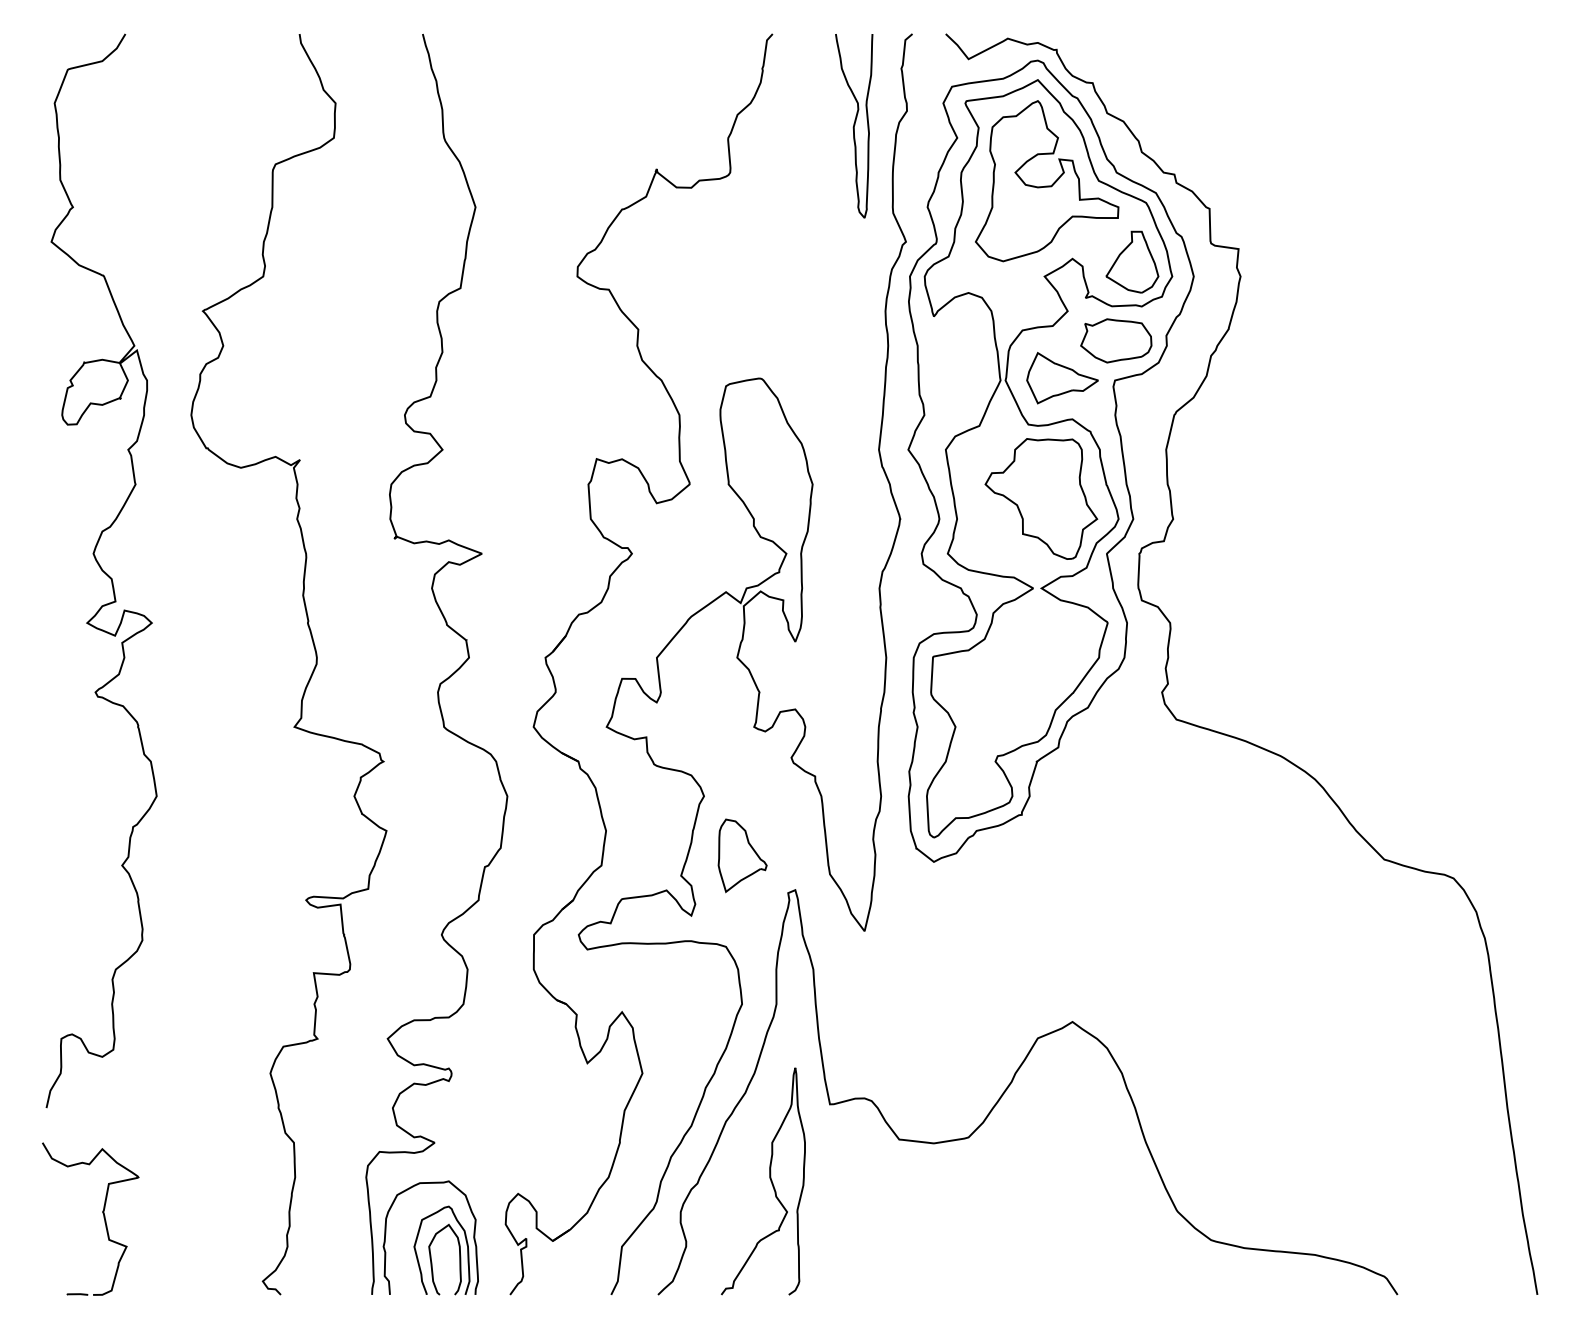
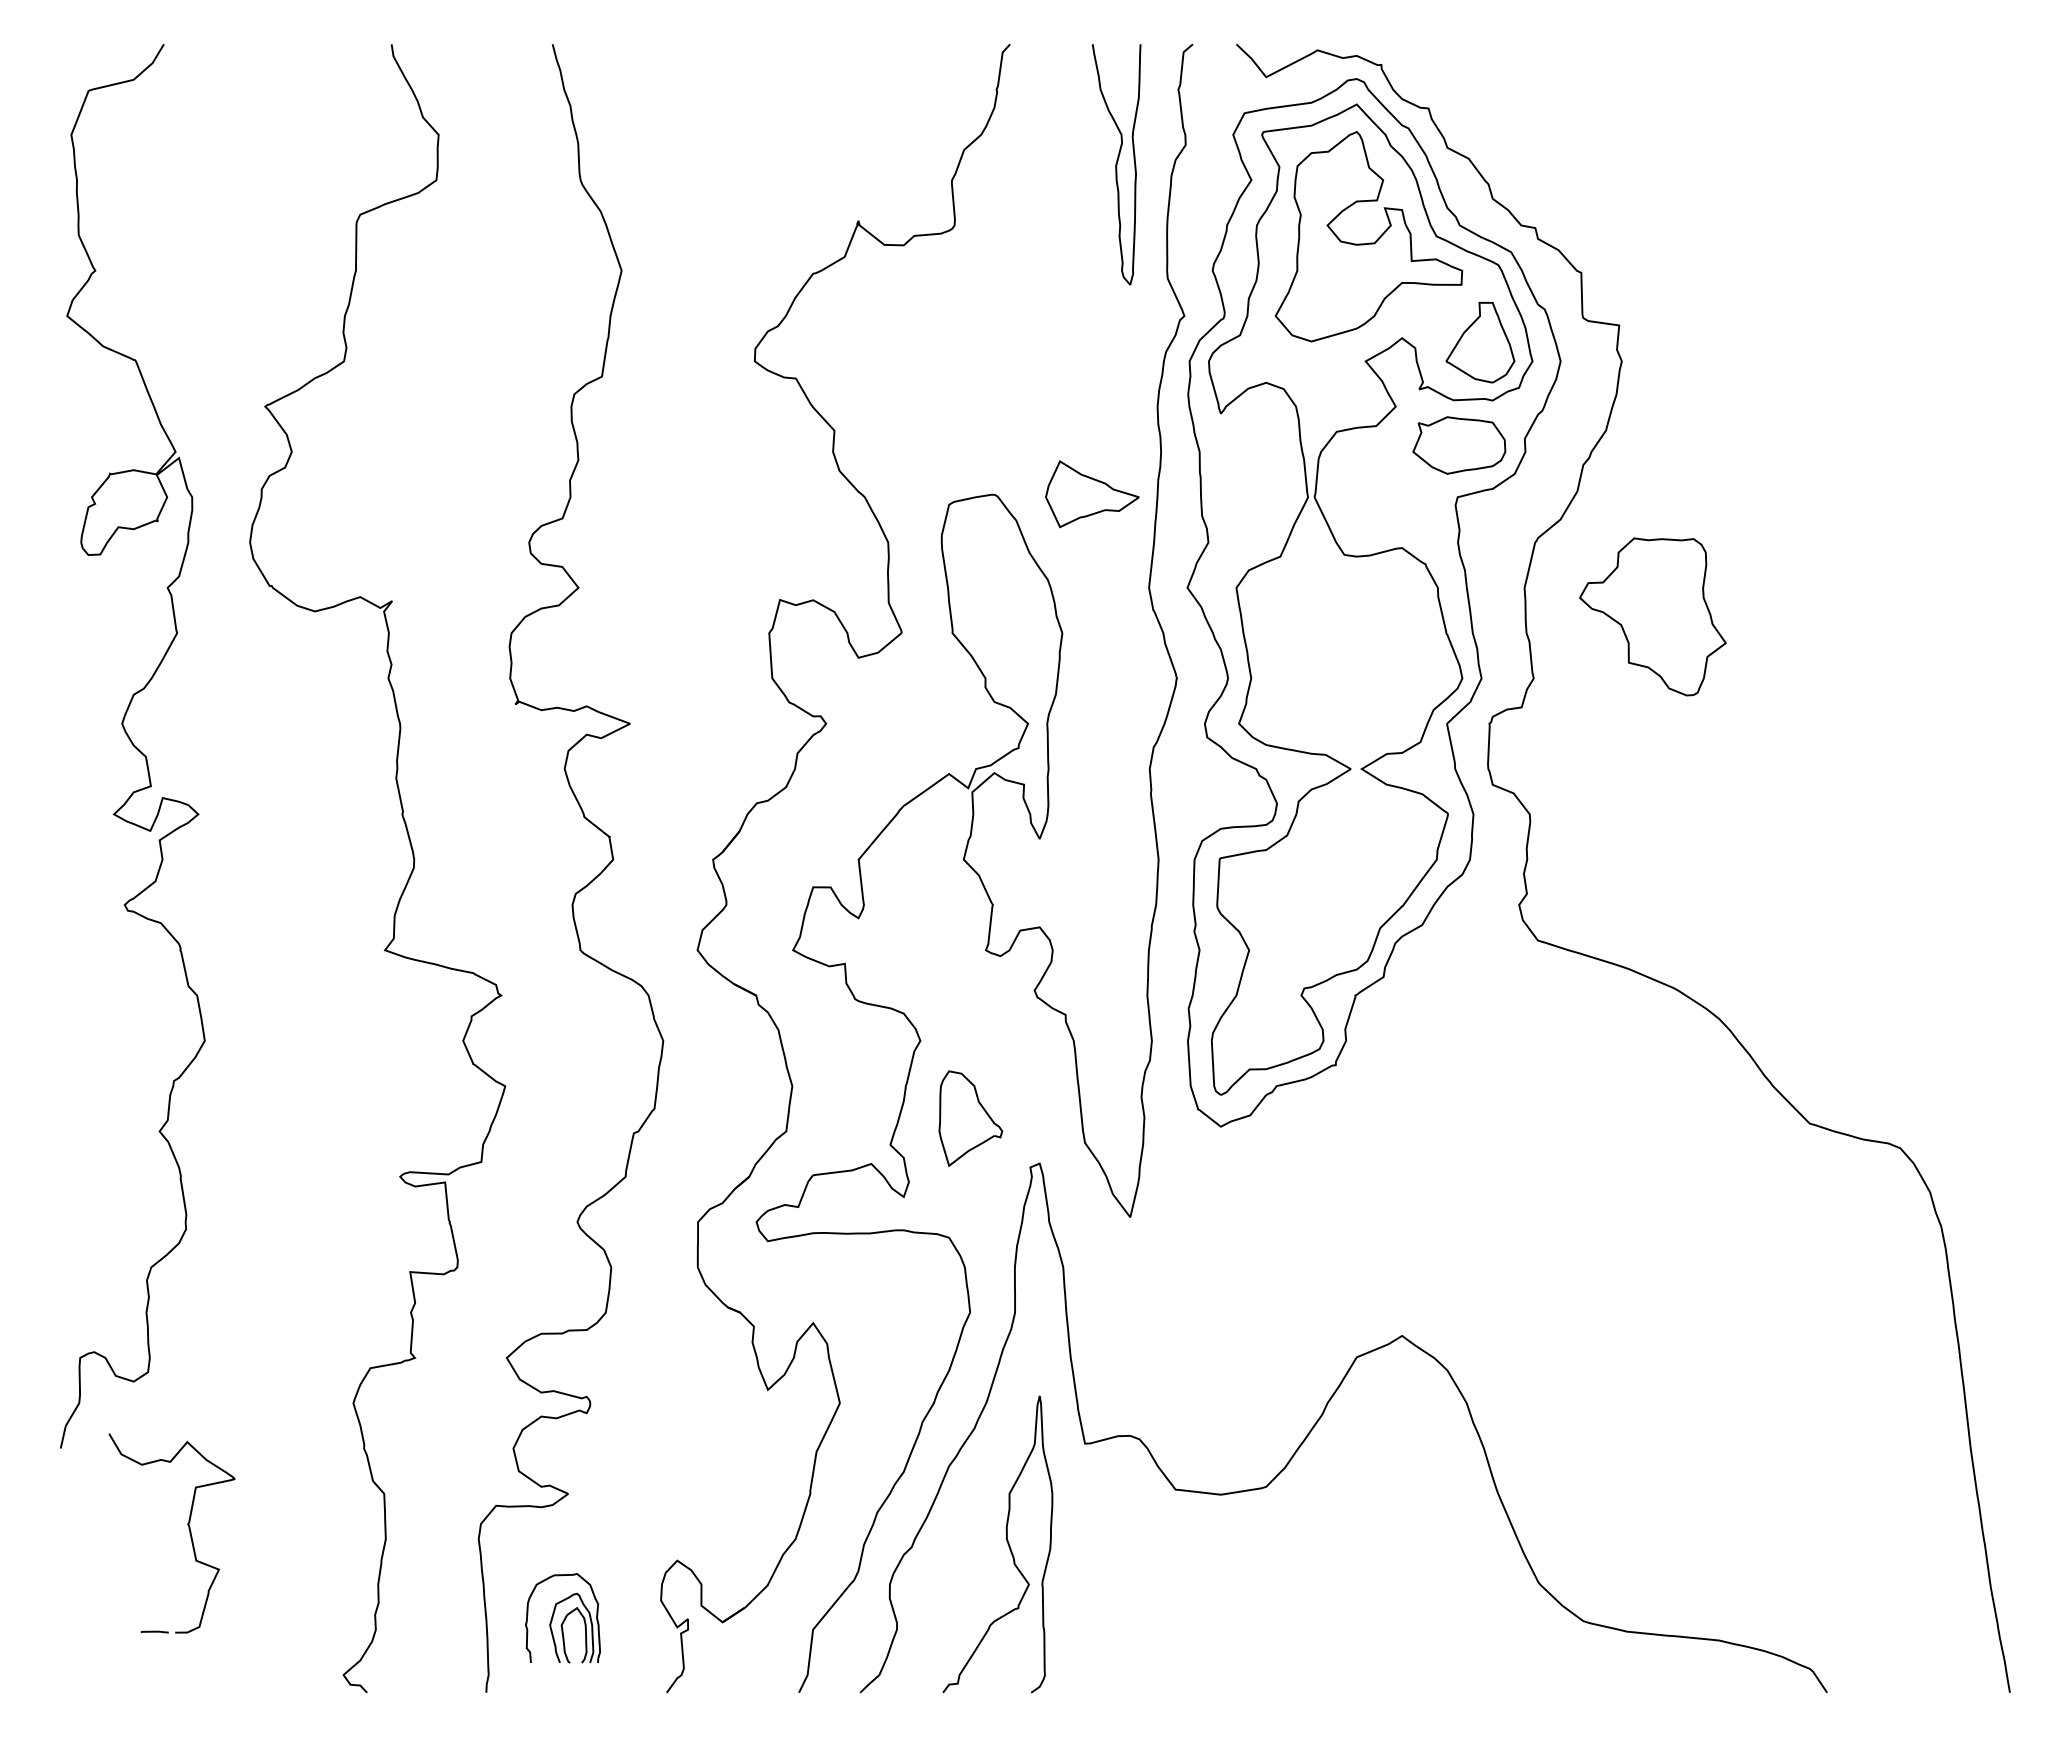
part: (1062, 378) -> (1092, 494), moved
part: (1041, 498) -> (1653, 616), moved
part: (102, 1213) -> (187, 1526), moved
part: (430, 1237) -> (562, 1617), size x0.6

